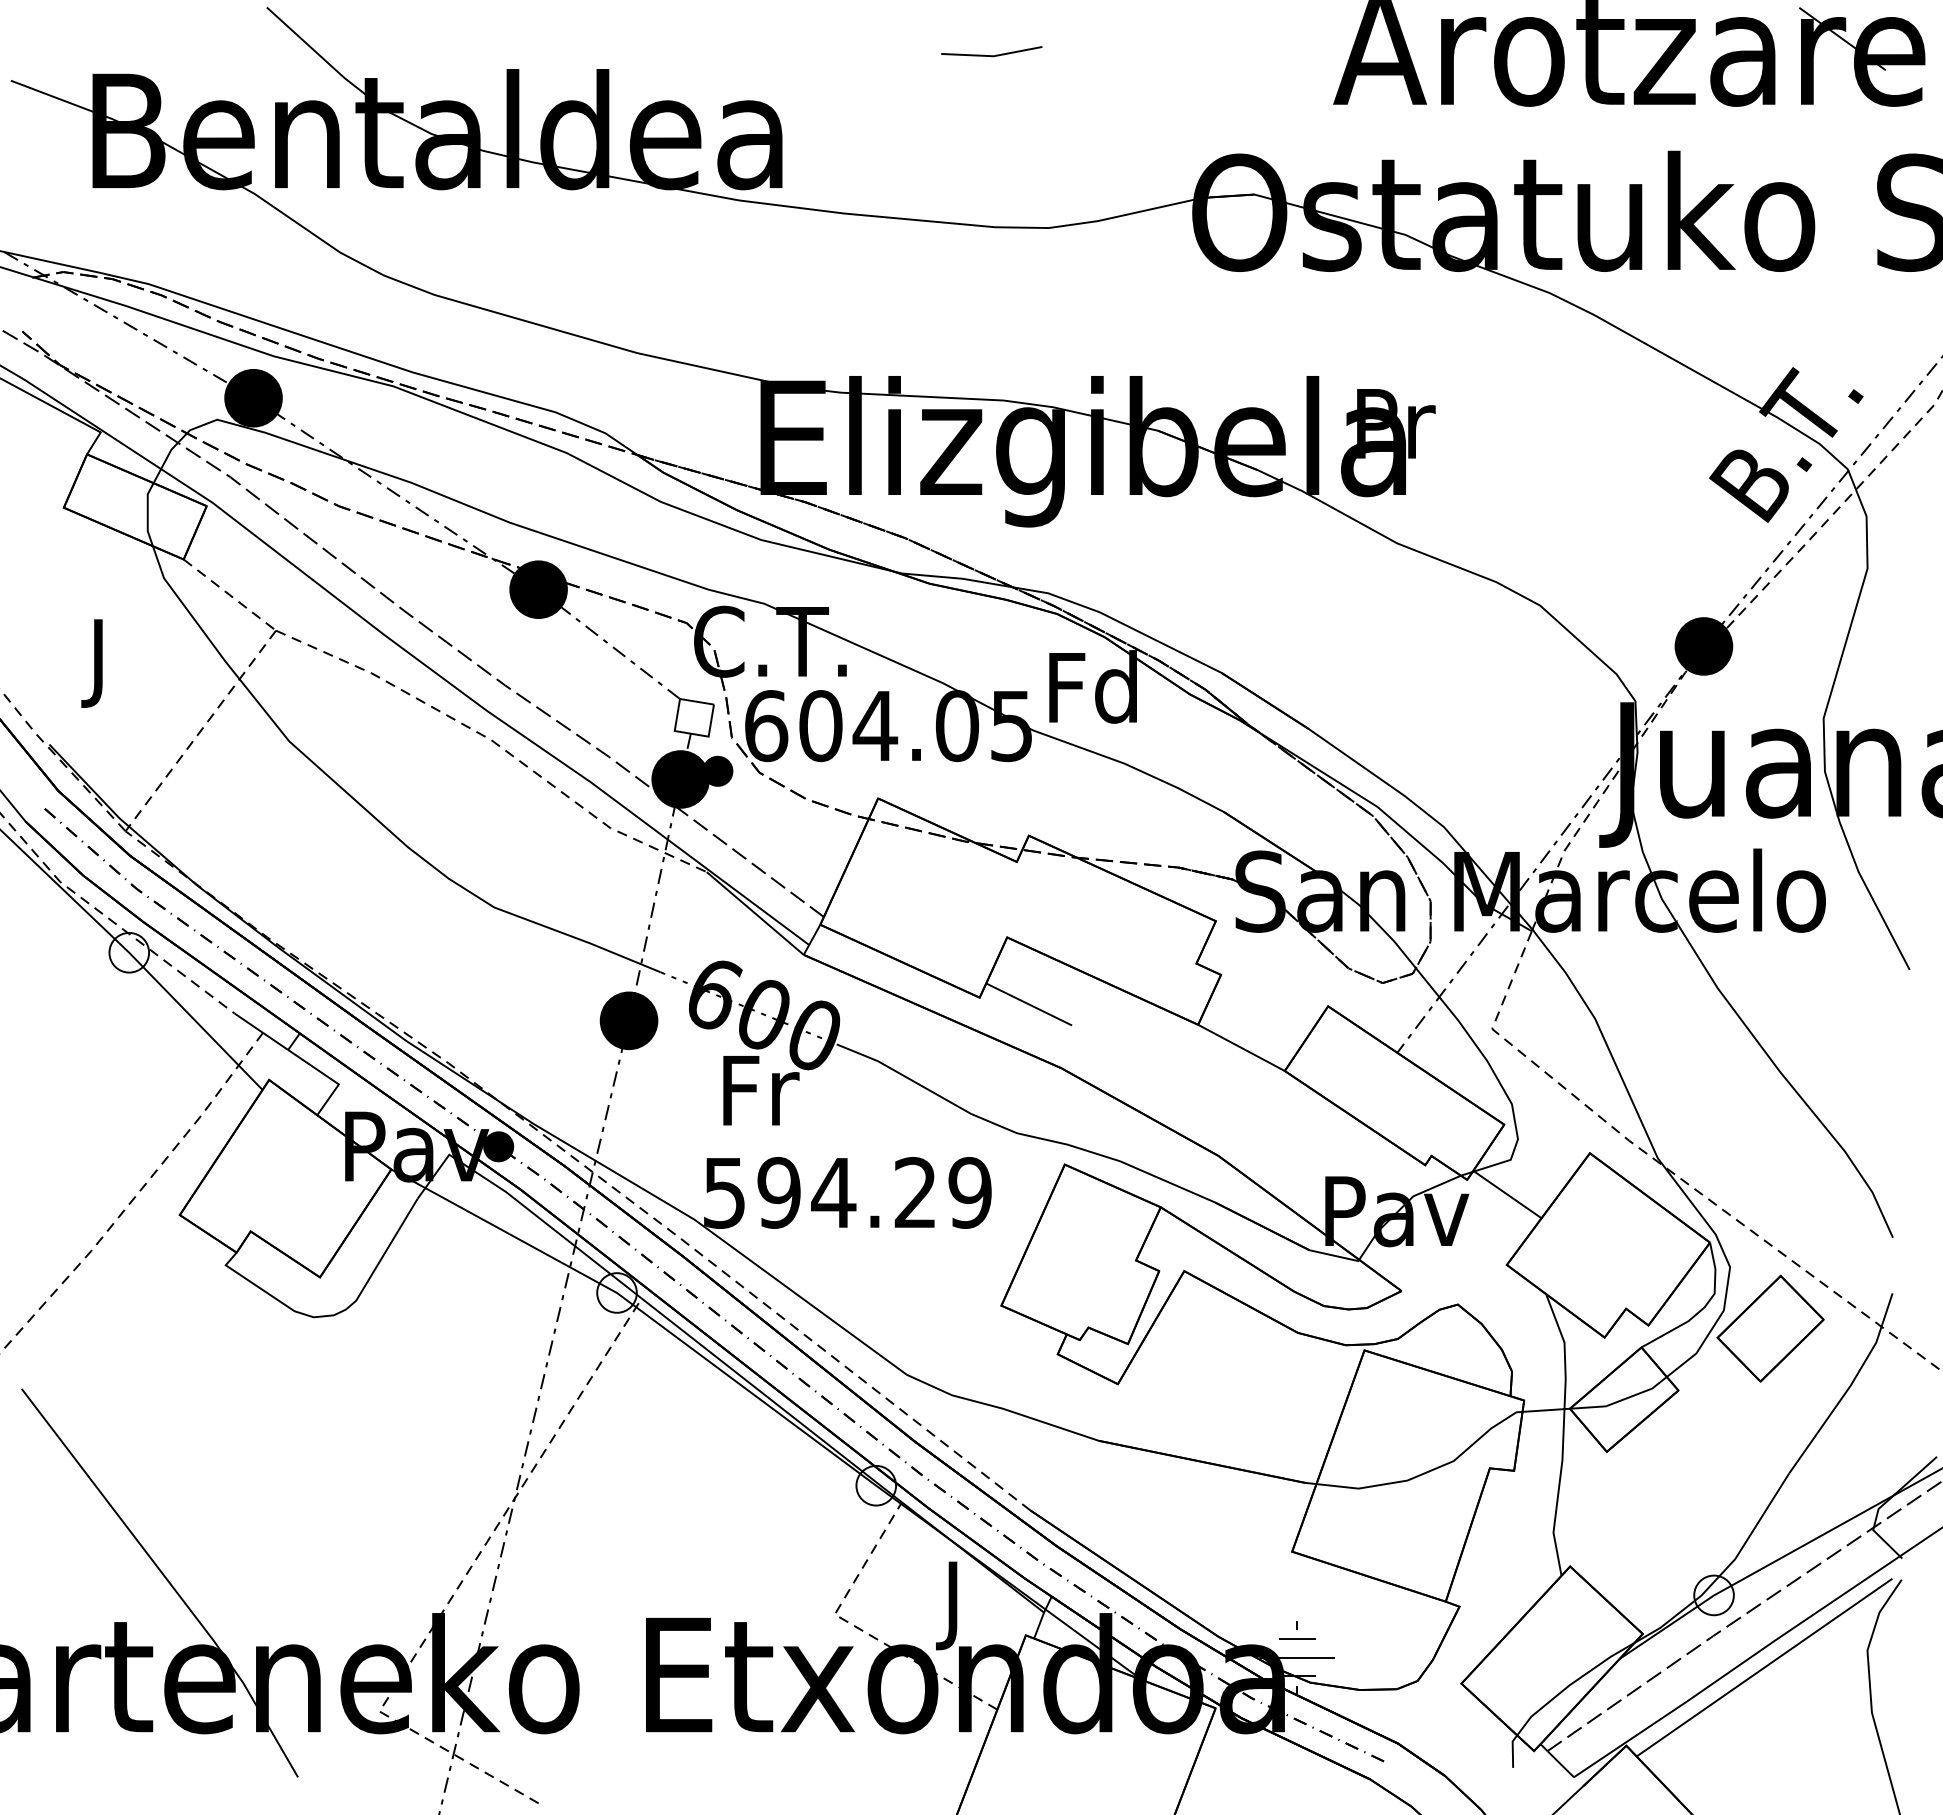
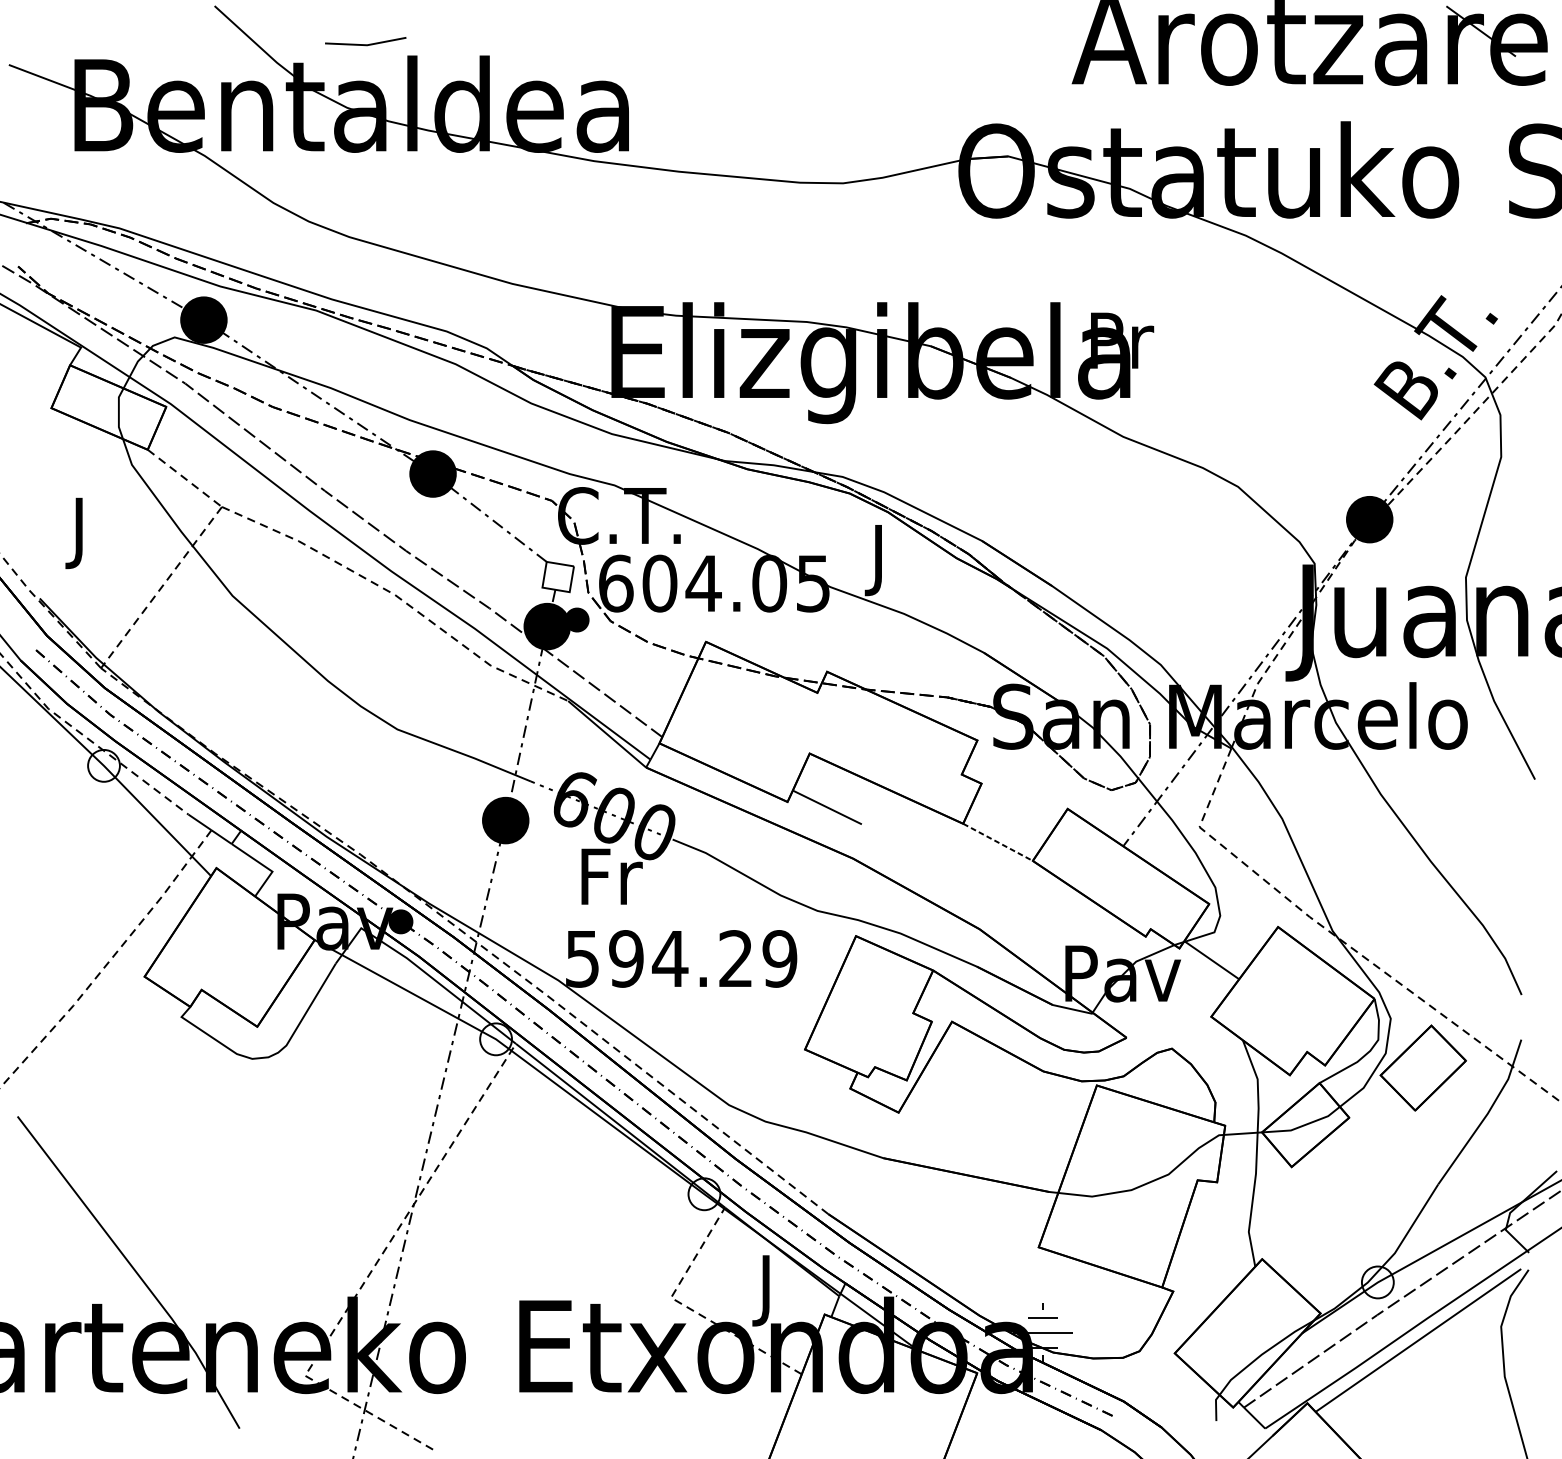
line: (991, 55) -> (365, 44), moved
text: (1092, 695) -> (878, 559), Fd -> J
line: (1241, 1048) -> (998, 842), solid -> dashed

